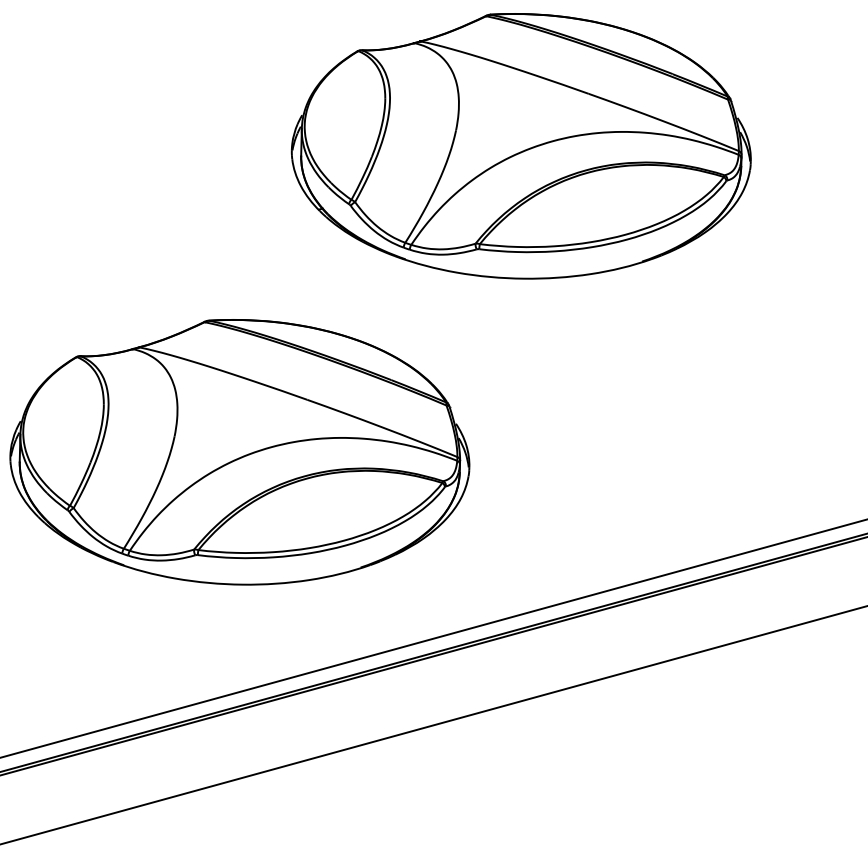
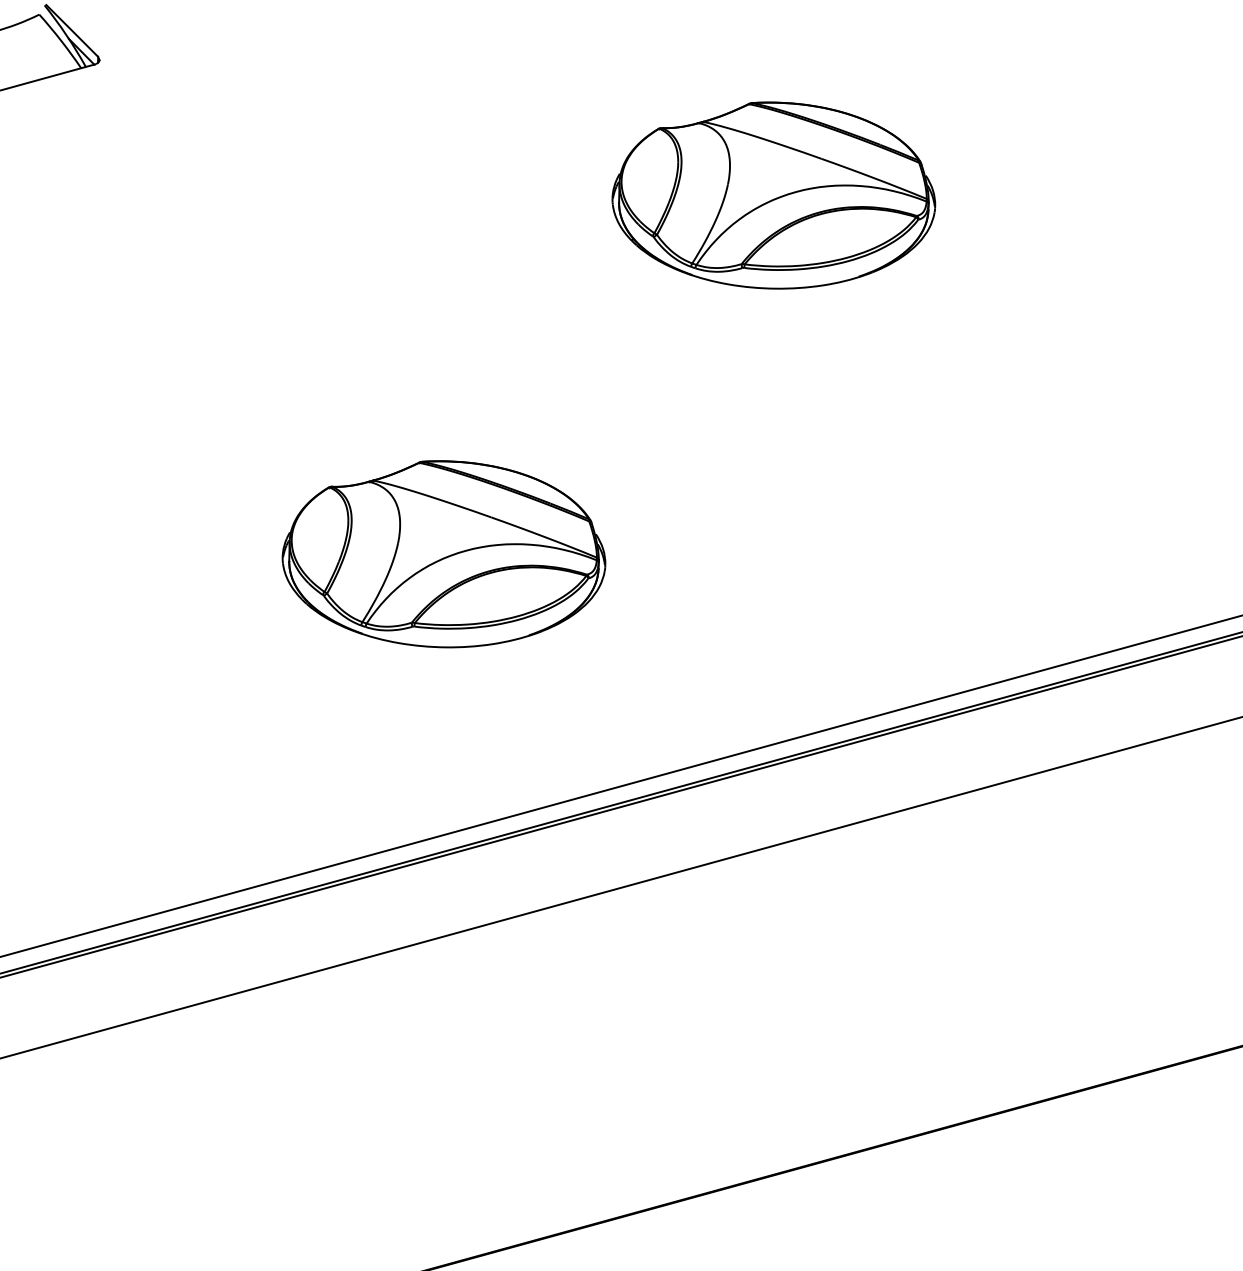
part: (521, 146) -> (773, 195), size x0.6
part: (239, 452) -> (443, 554), size x0.6

